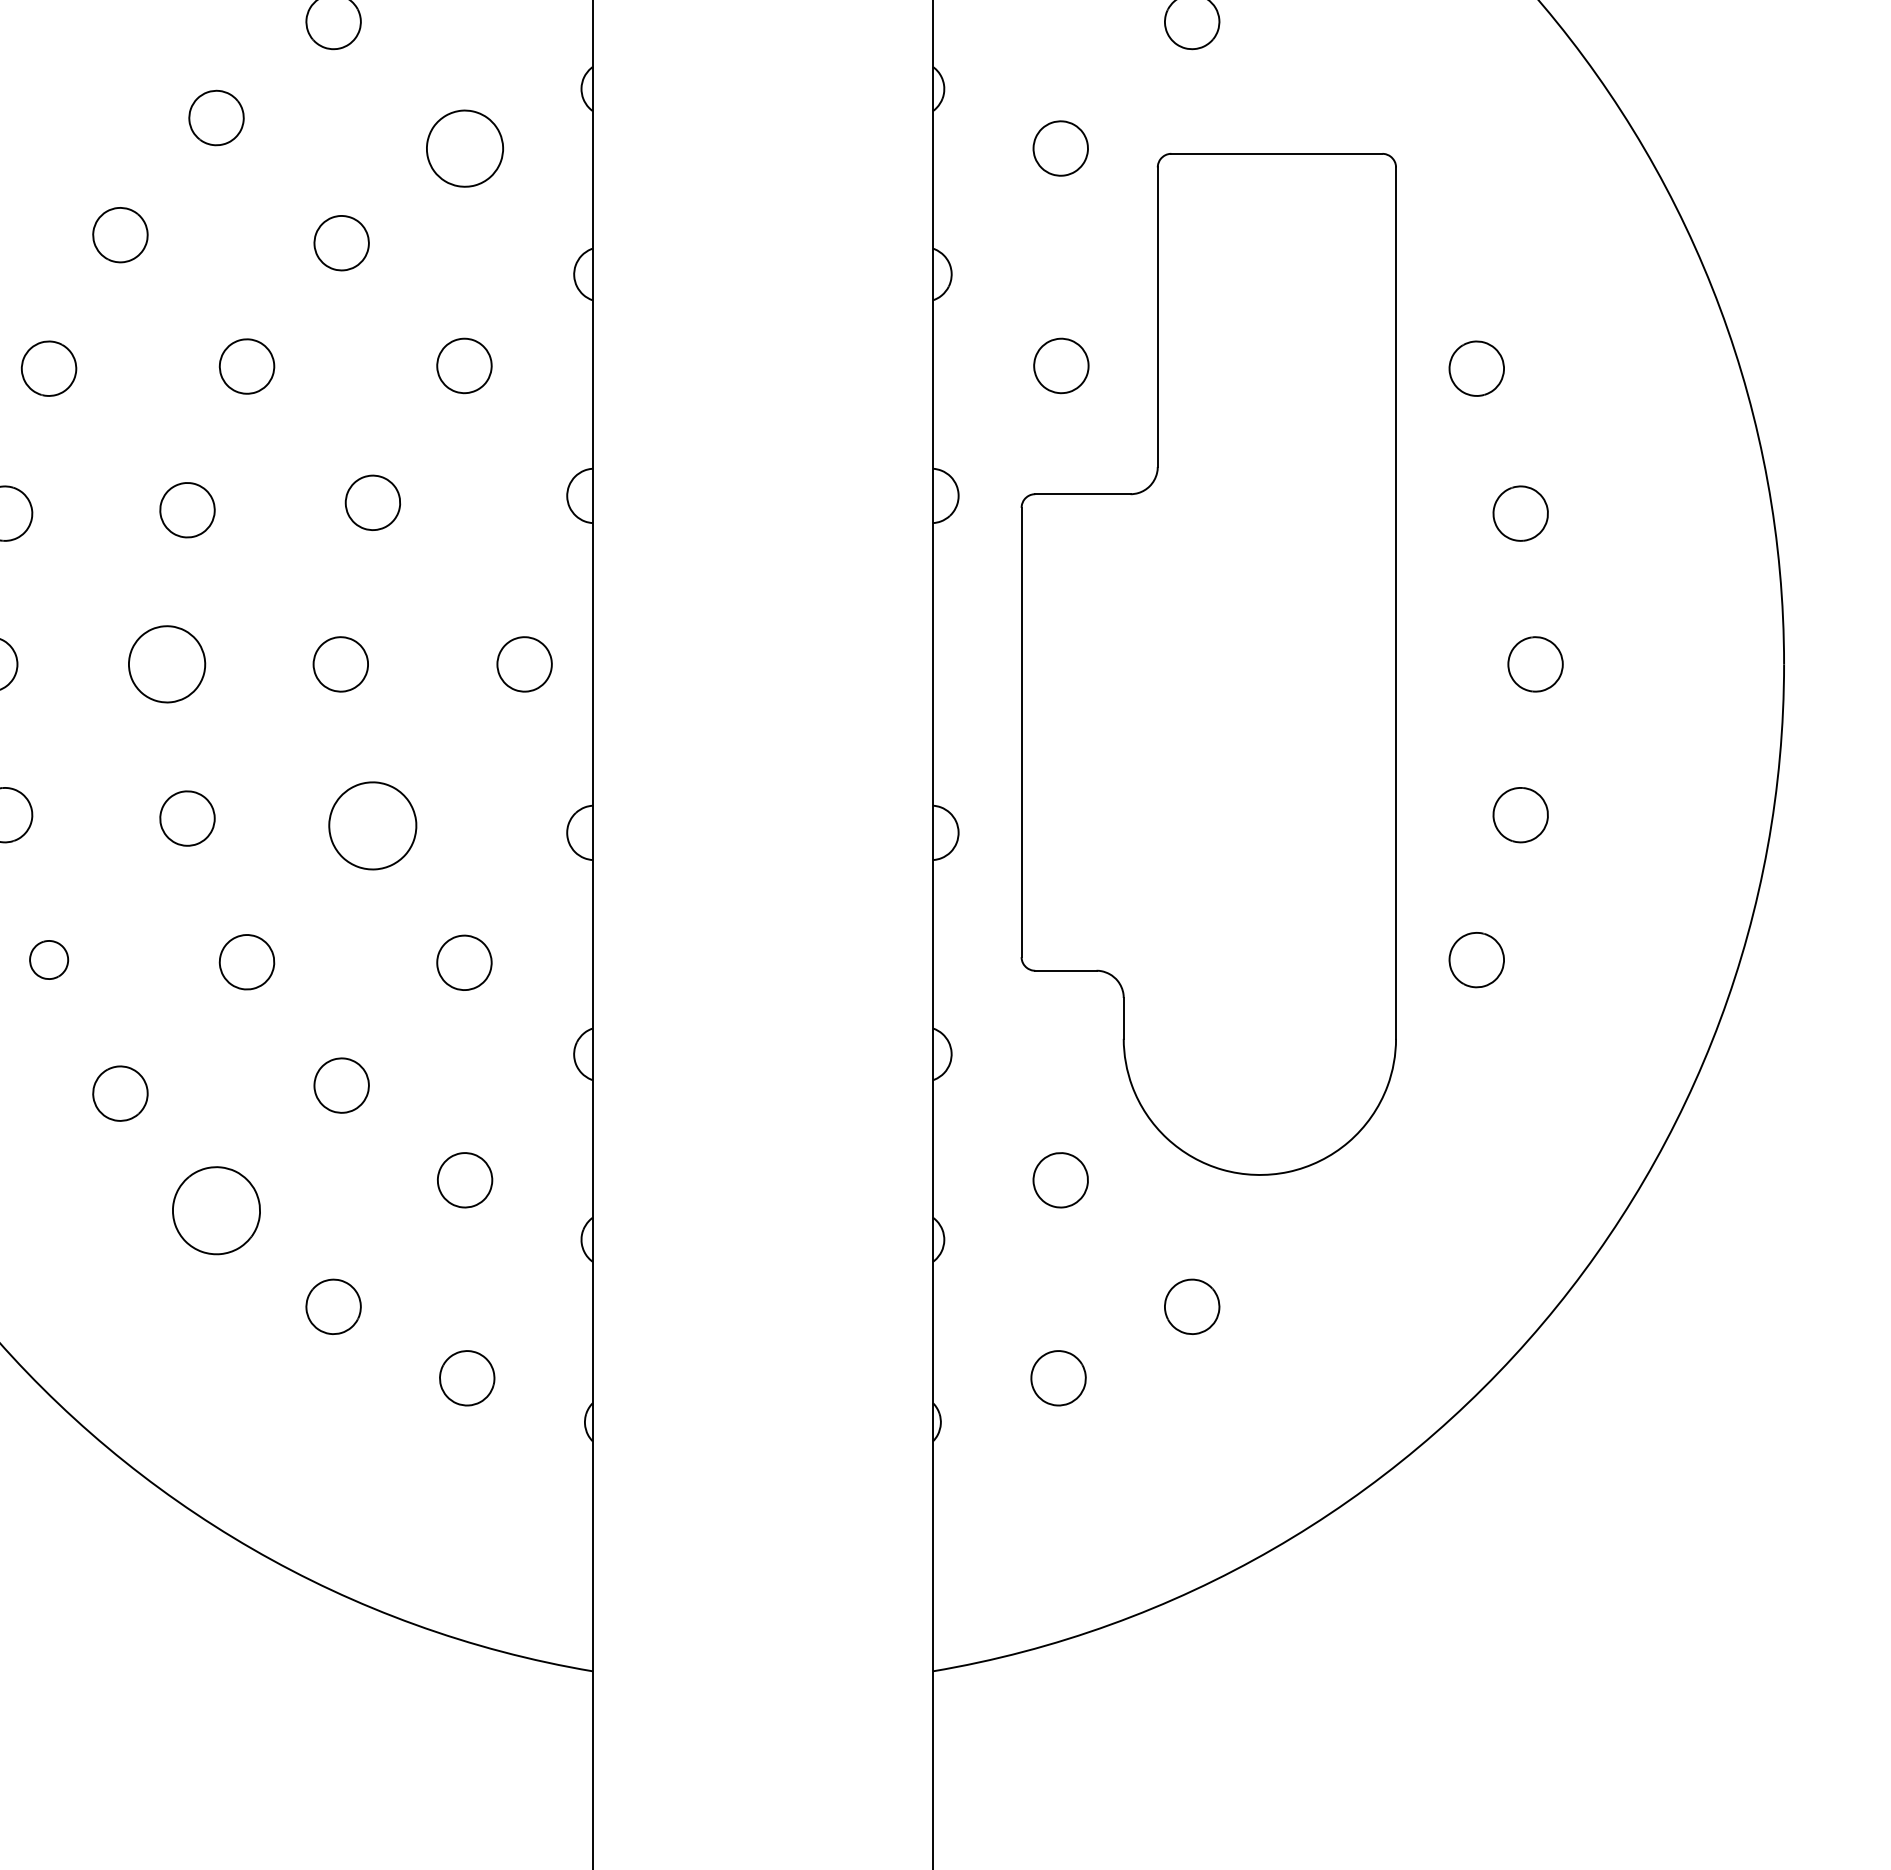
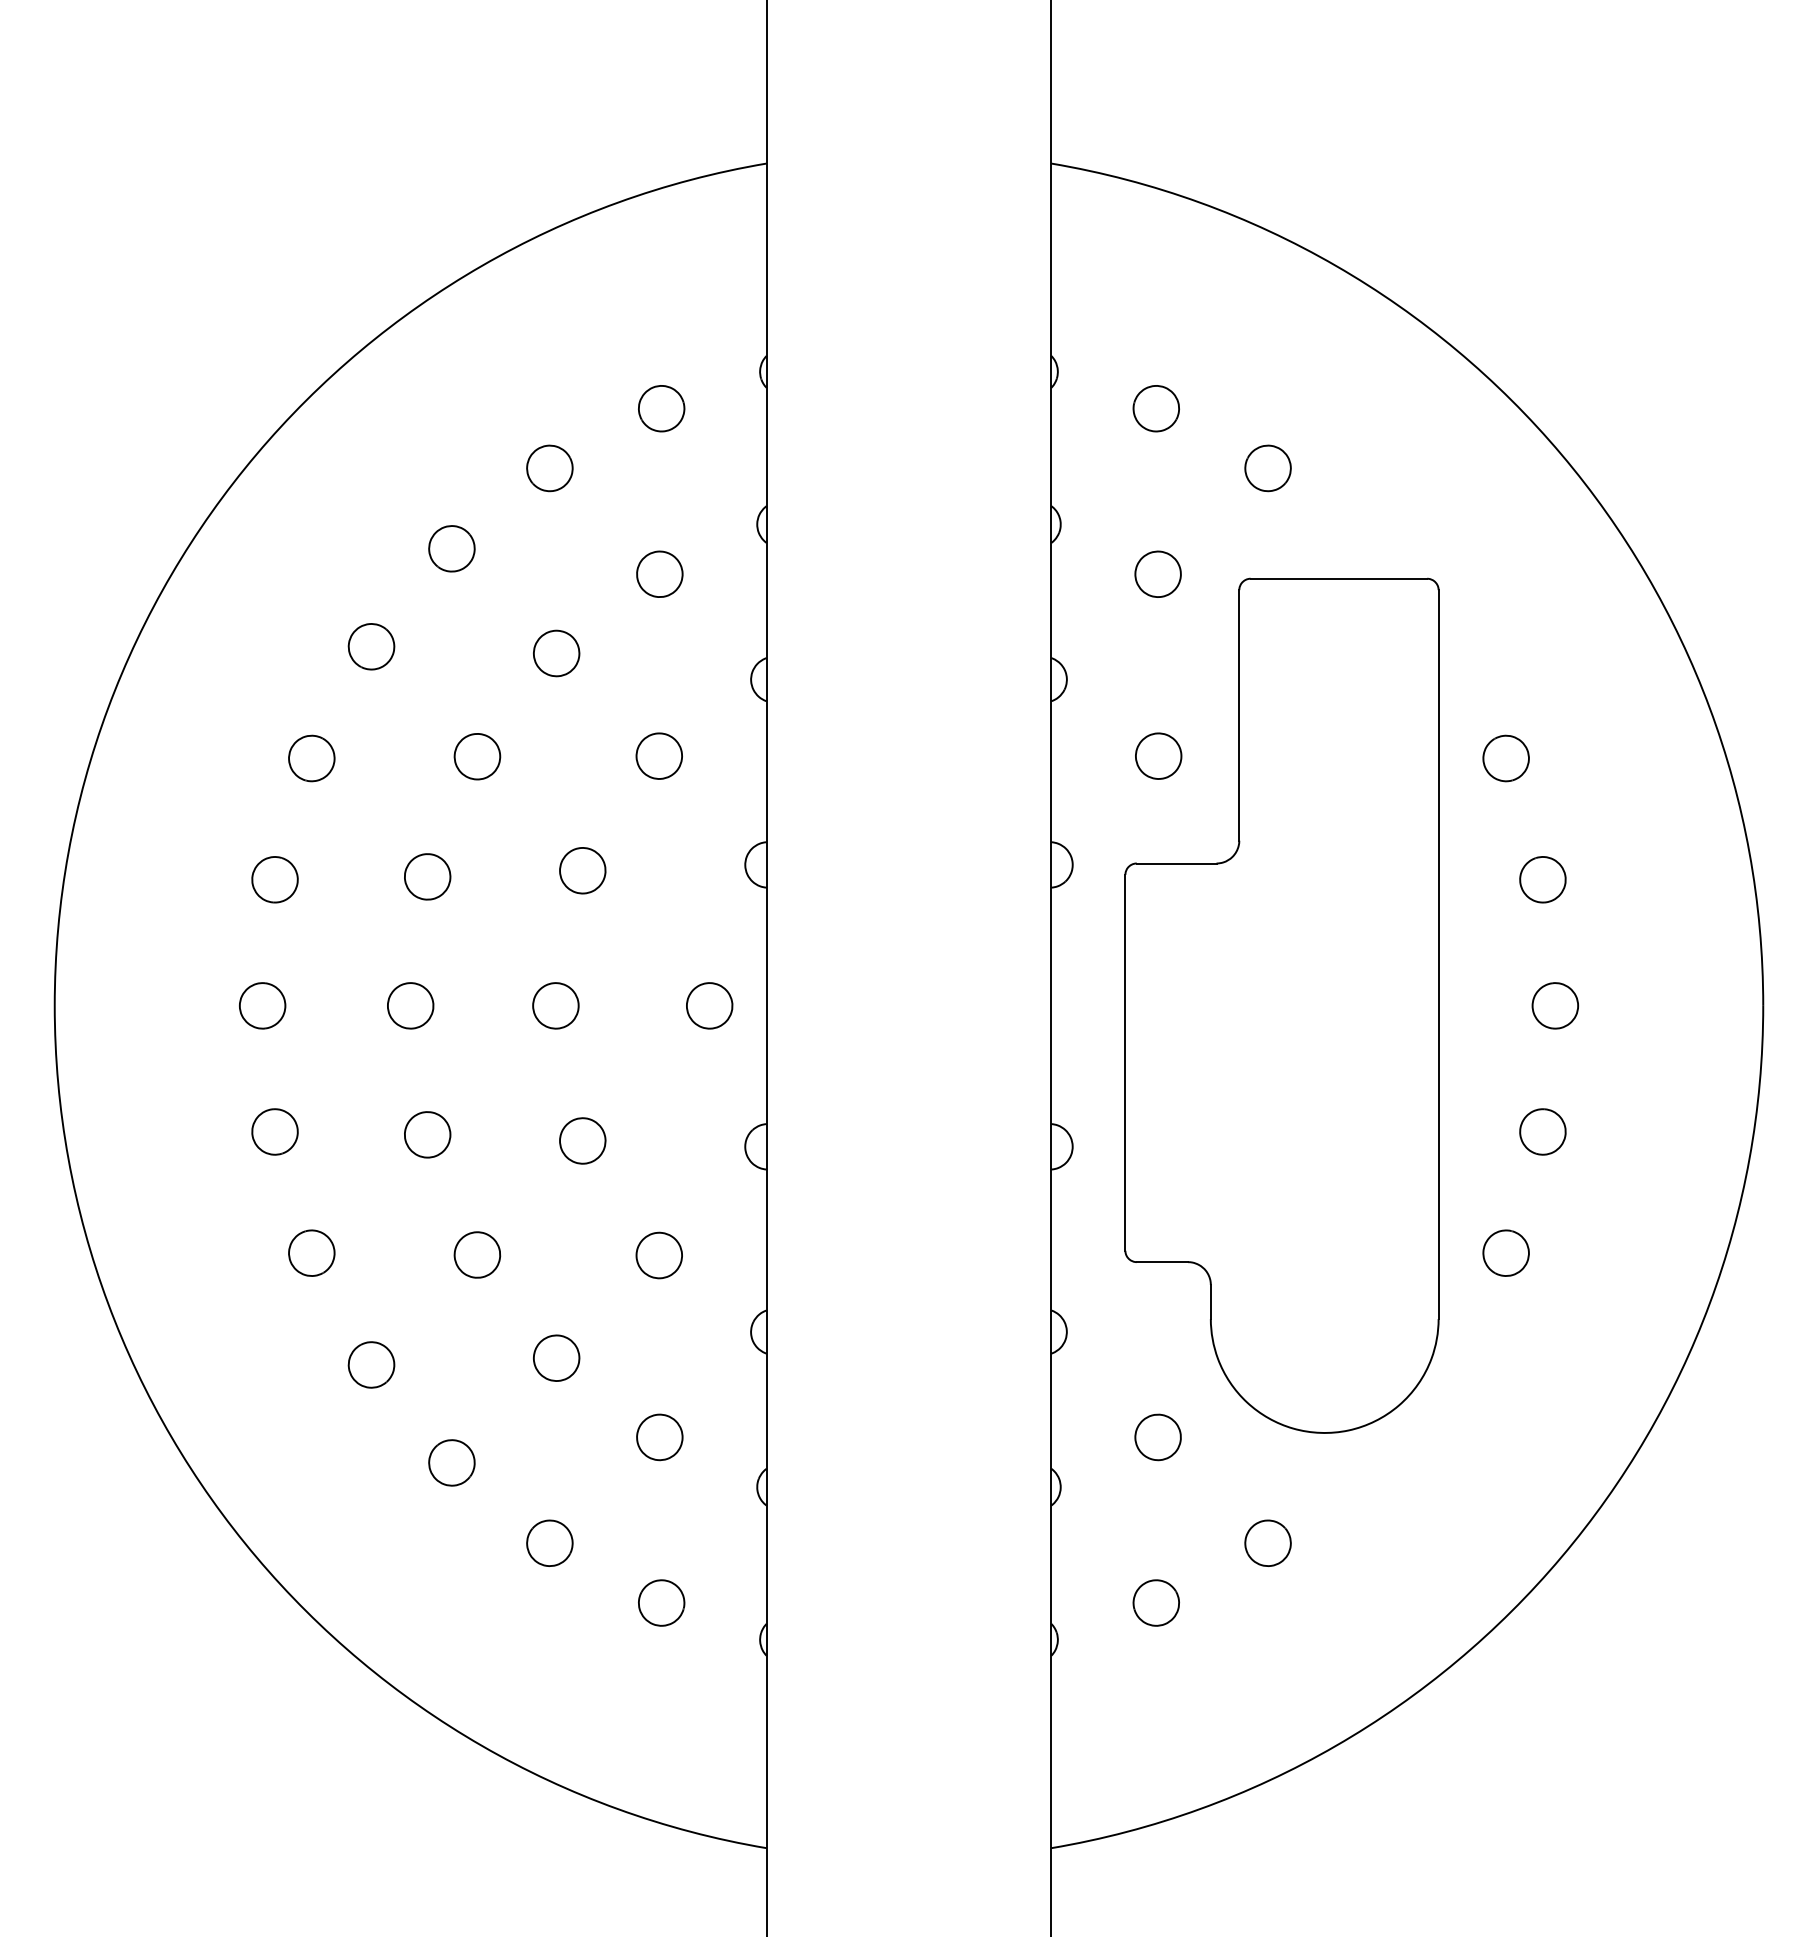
part: (464, 147) -> (659, 573), size x0.71
part: (167, 663) -> (410, 1005), size x0.71
part: (372, 825) -> (582, 1140), size x0.62
part: (48, 959) -> (311, 1252), size x1.43
part: (216, 1210) -> (451, 1462), size x0.62

